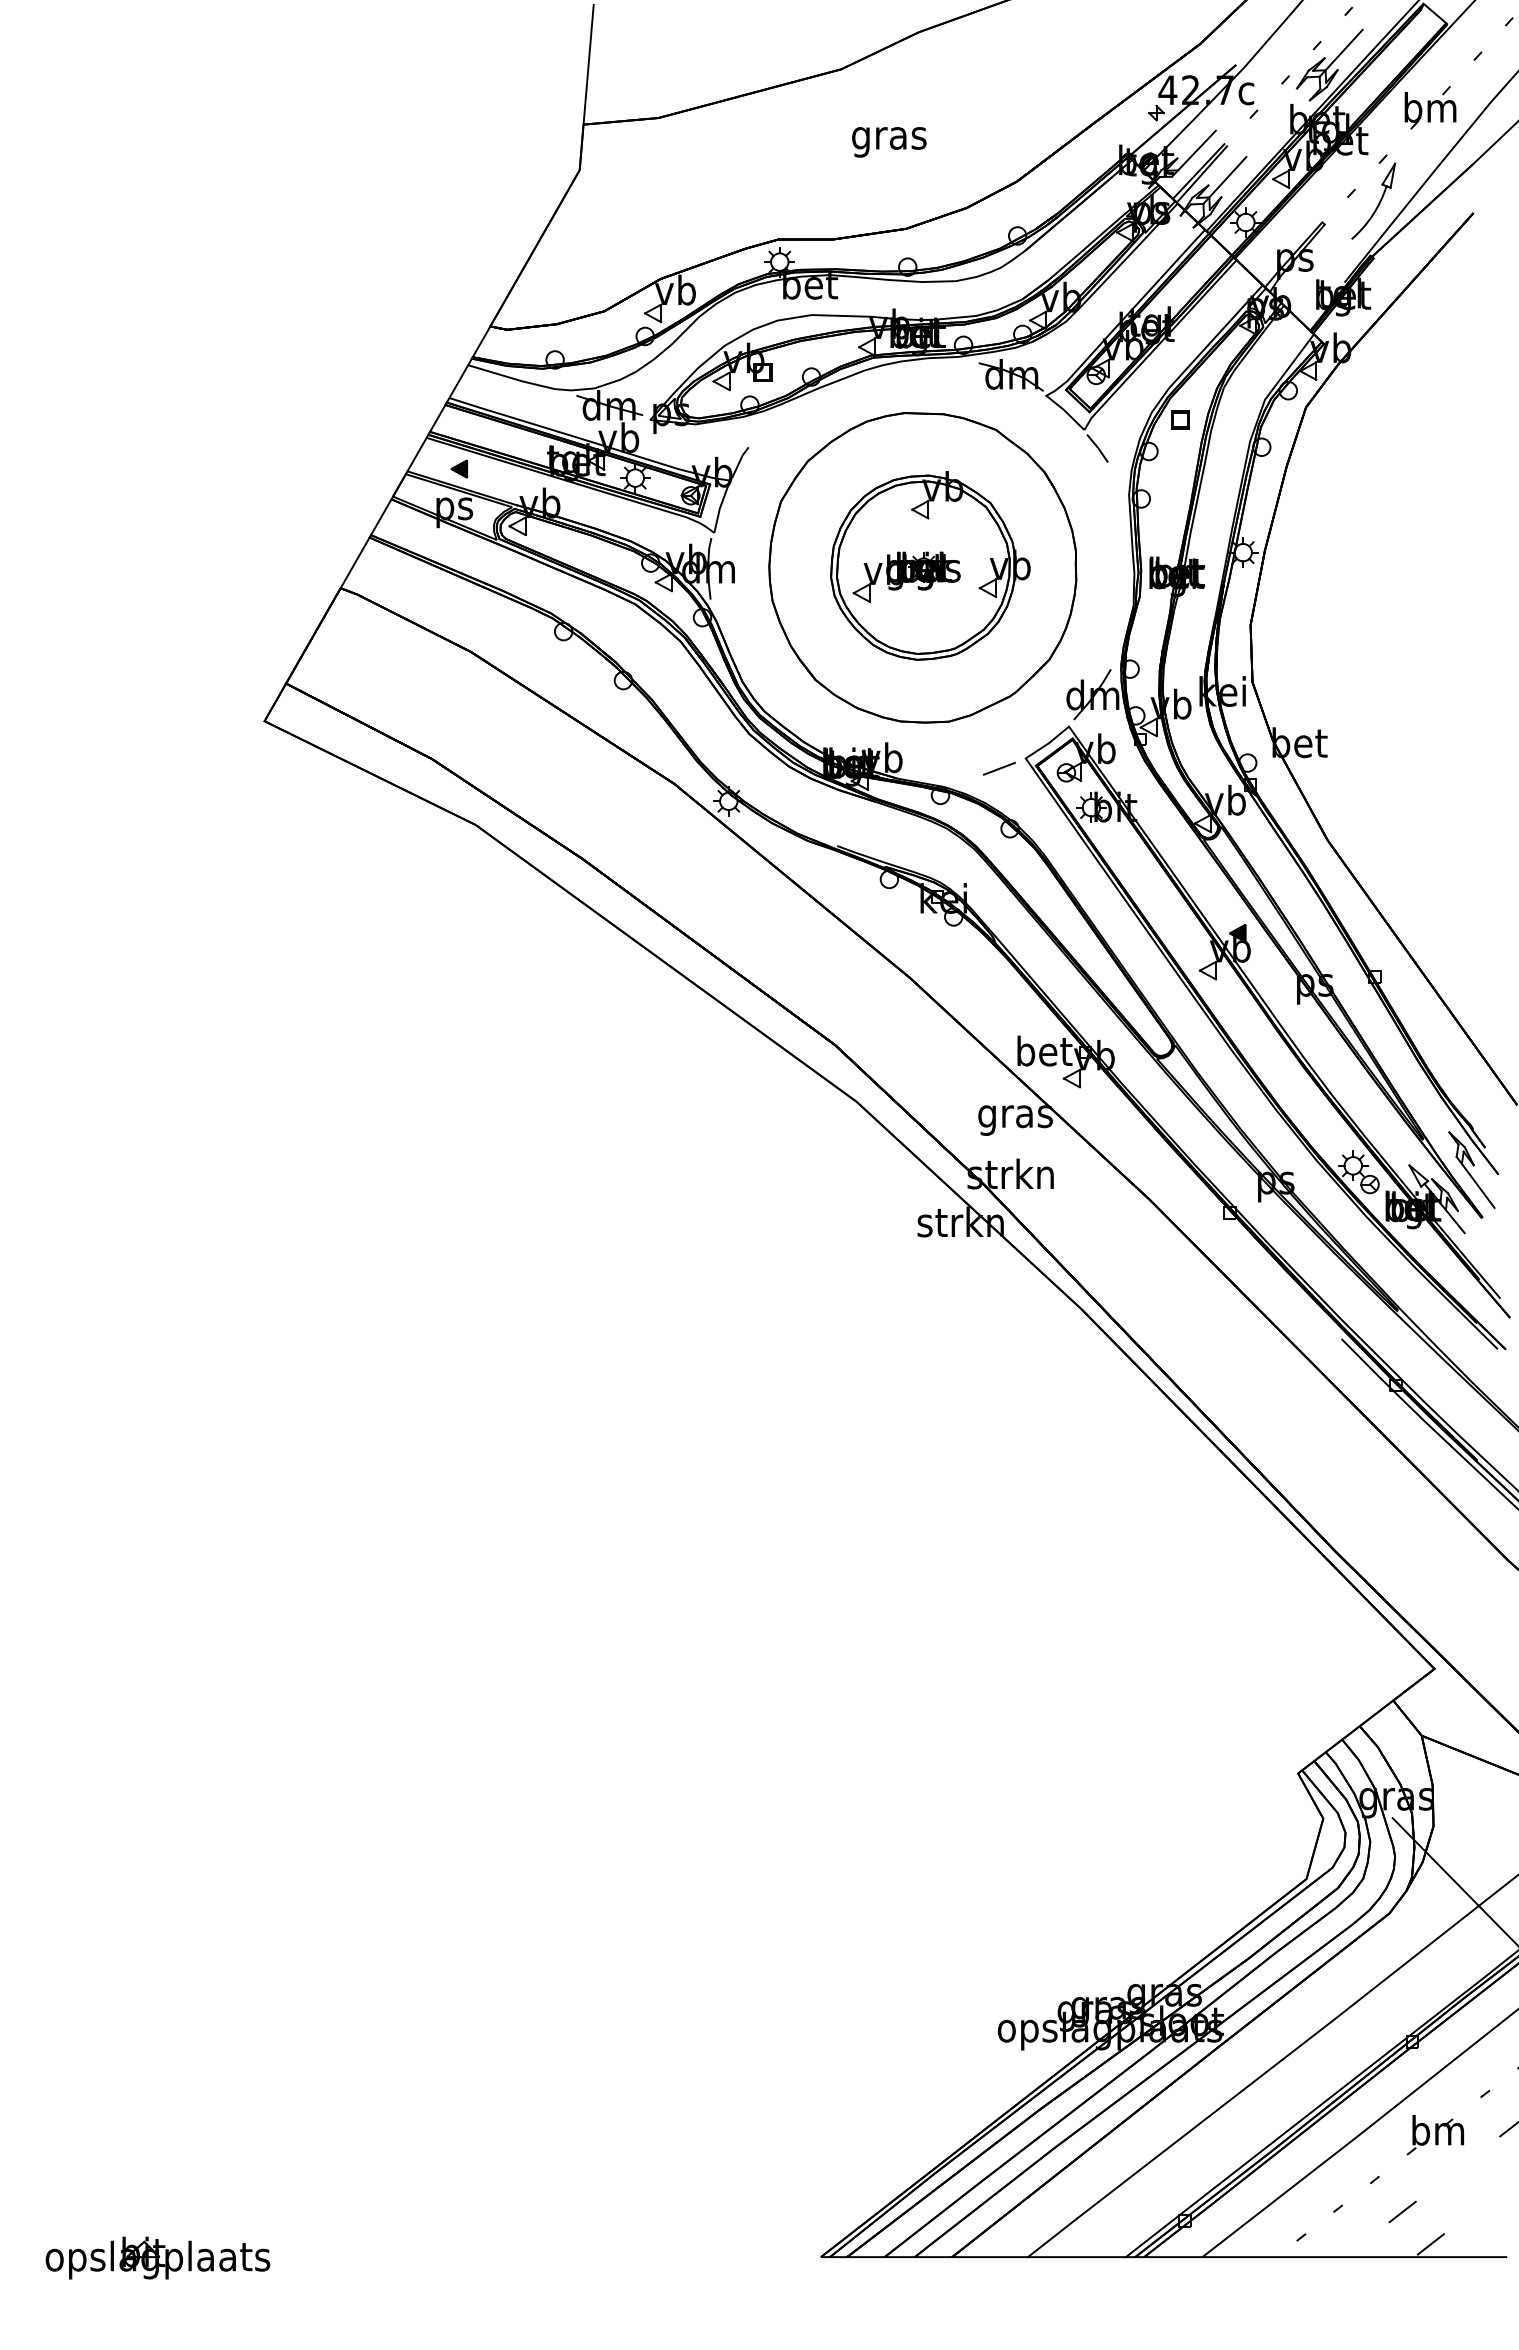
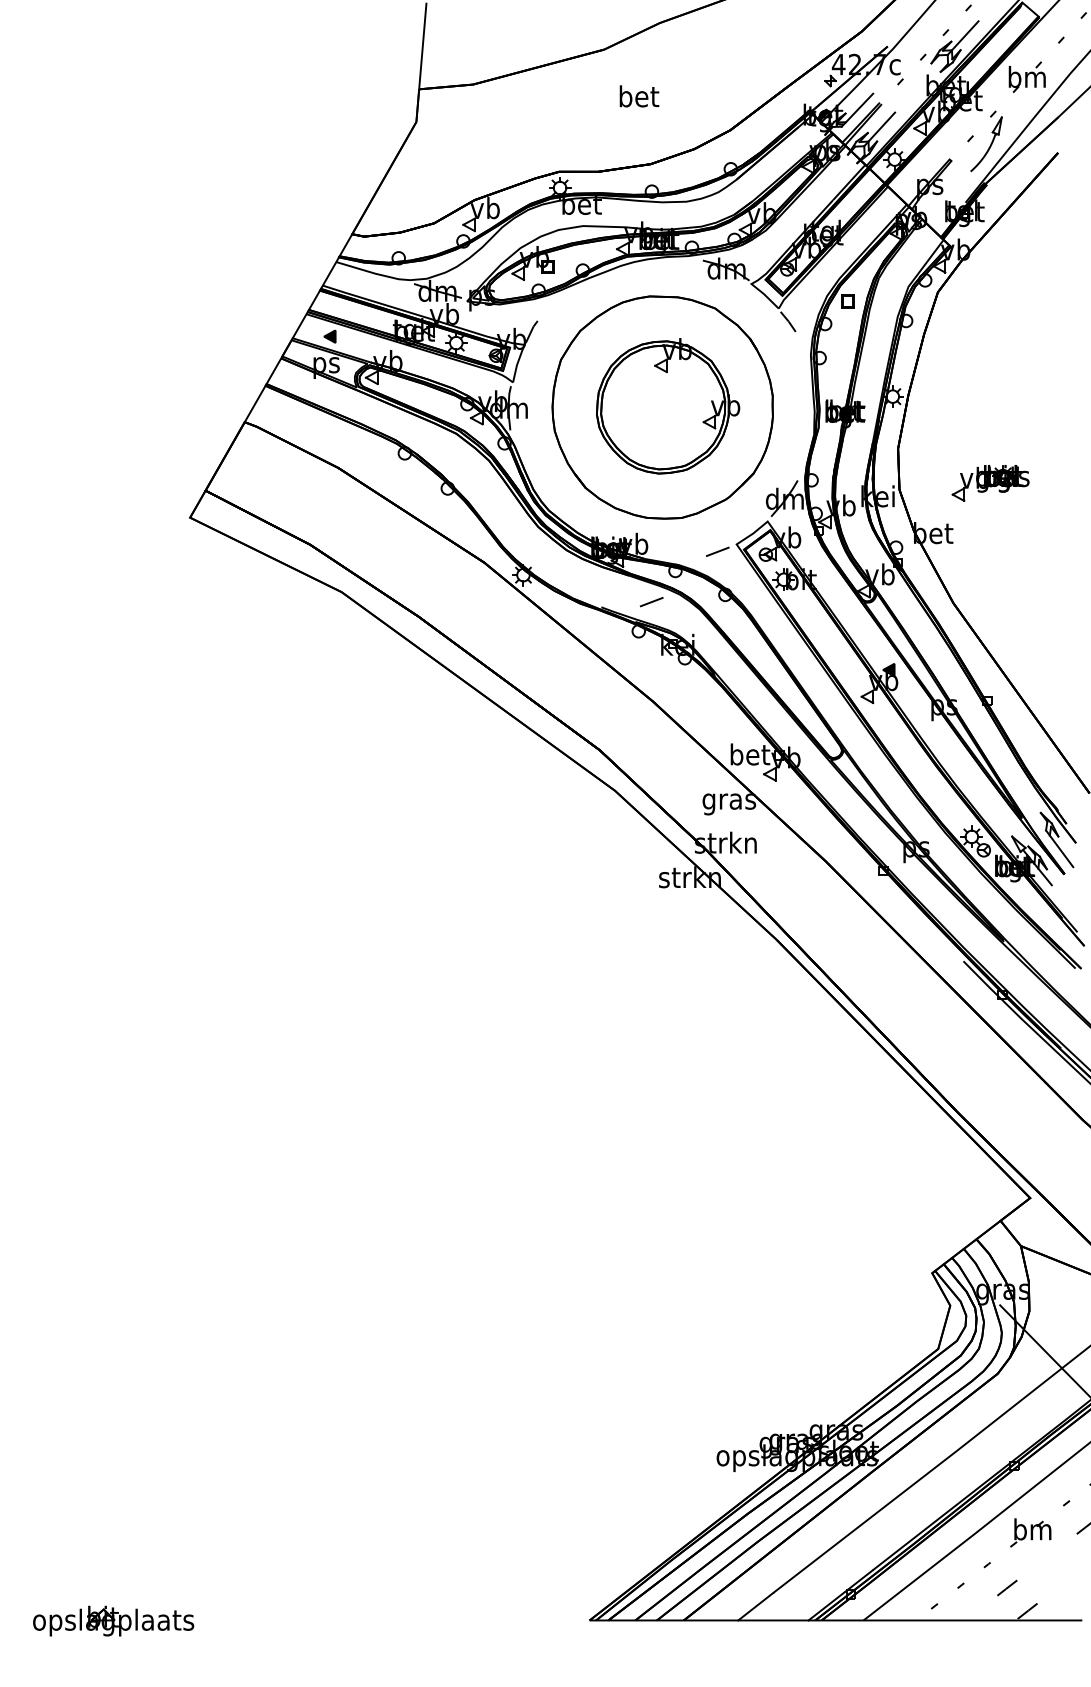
text: (889, 138) -> (638, 99), gras -> bet
part: (906, 576) -> (990, 482), moved
line: (907, 838) -> (651, 601), added

